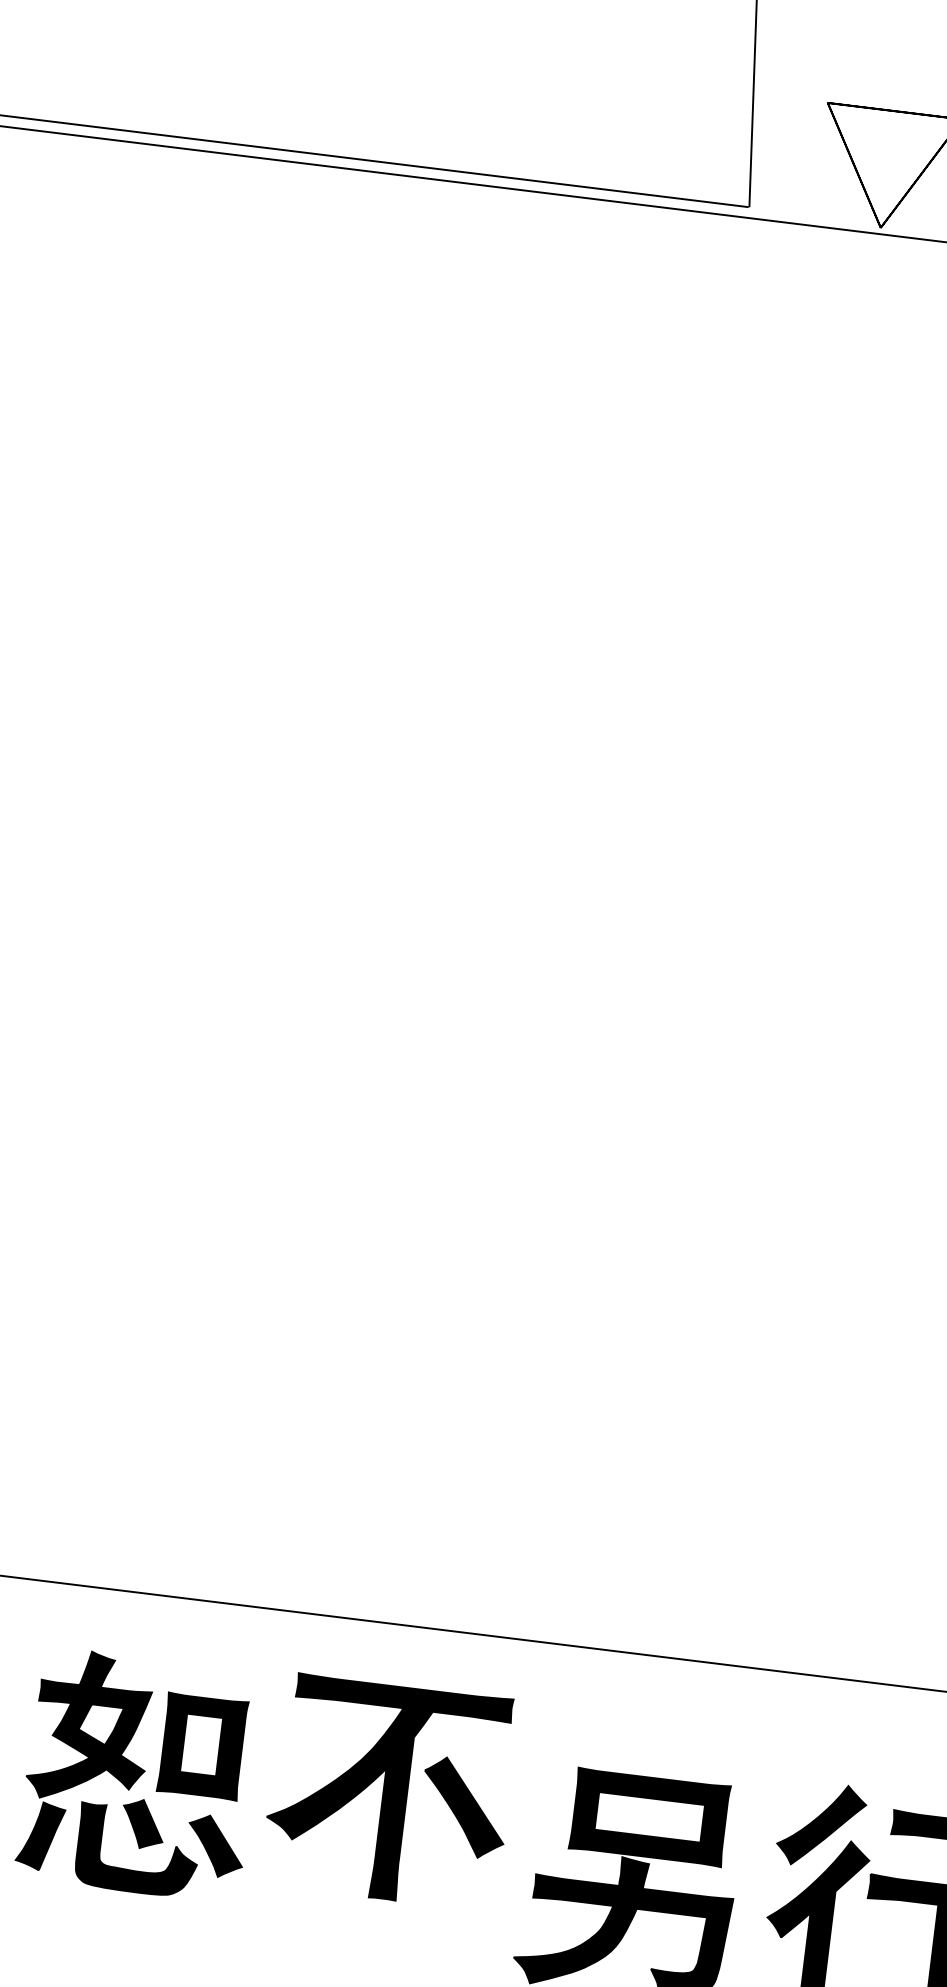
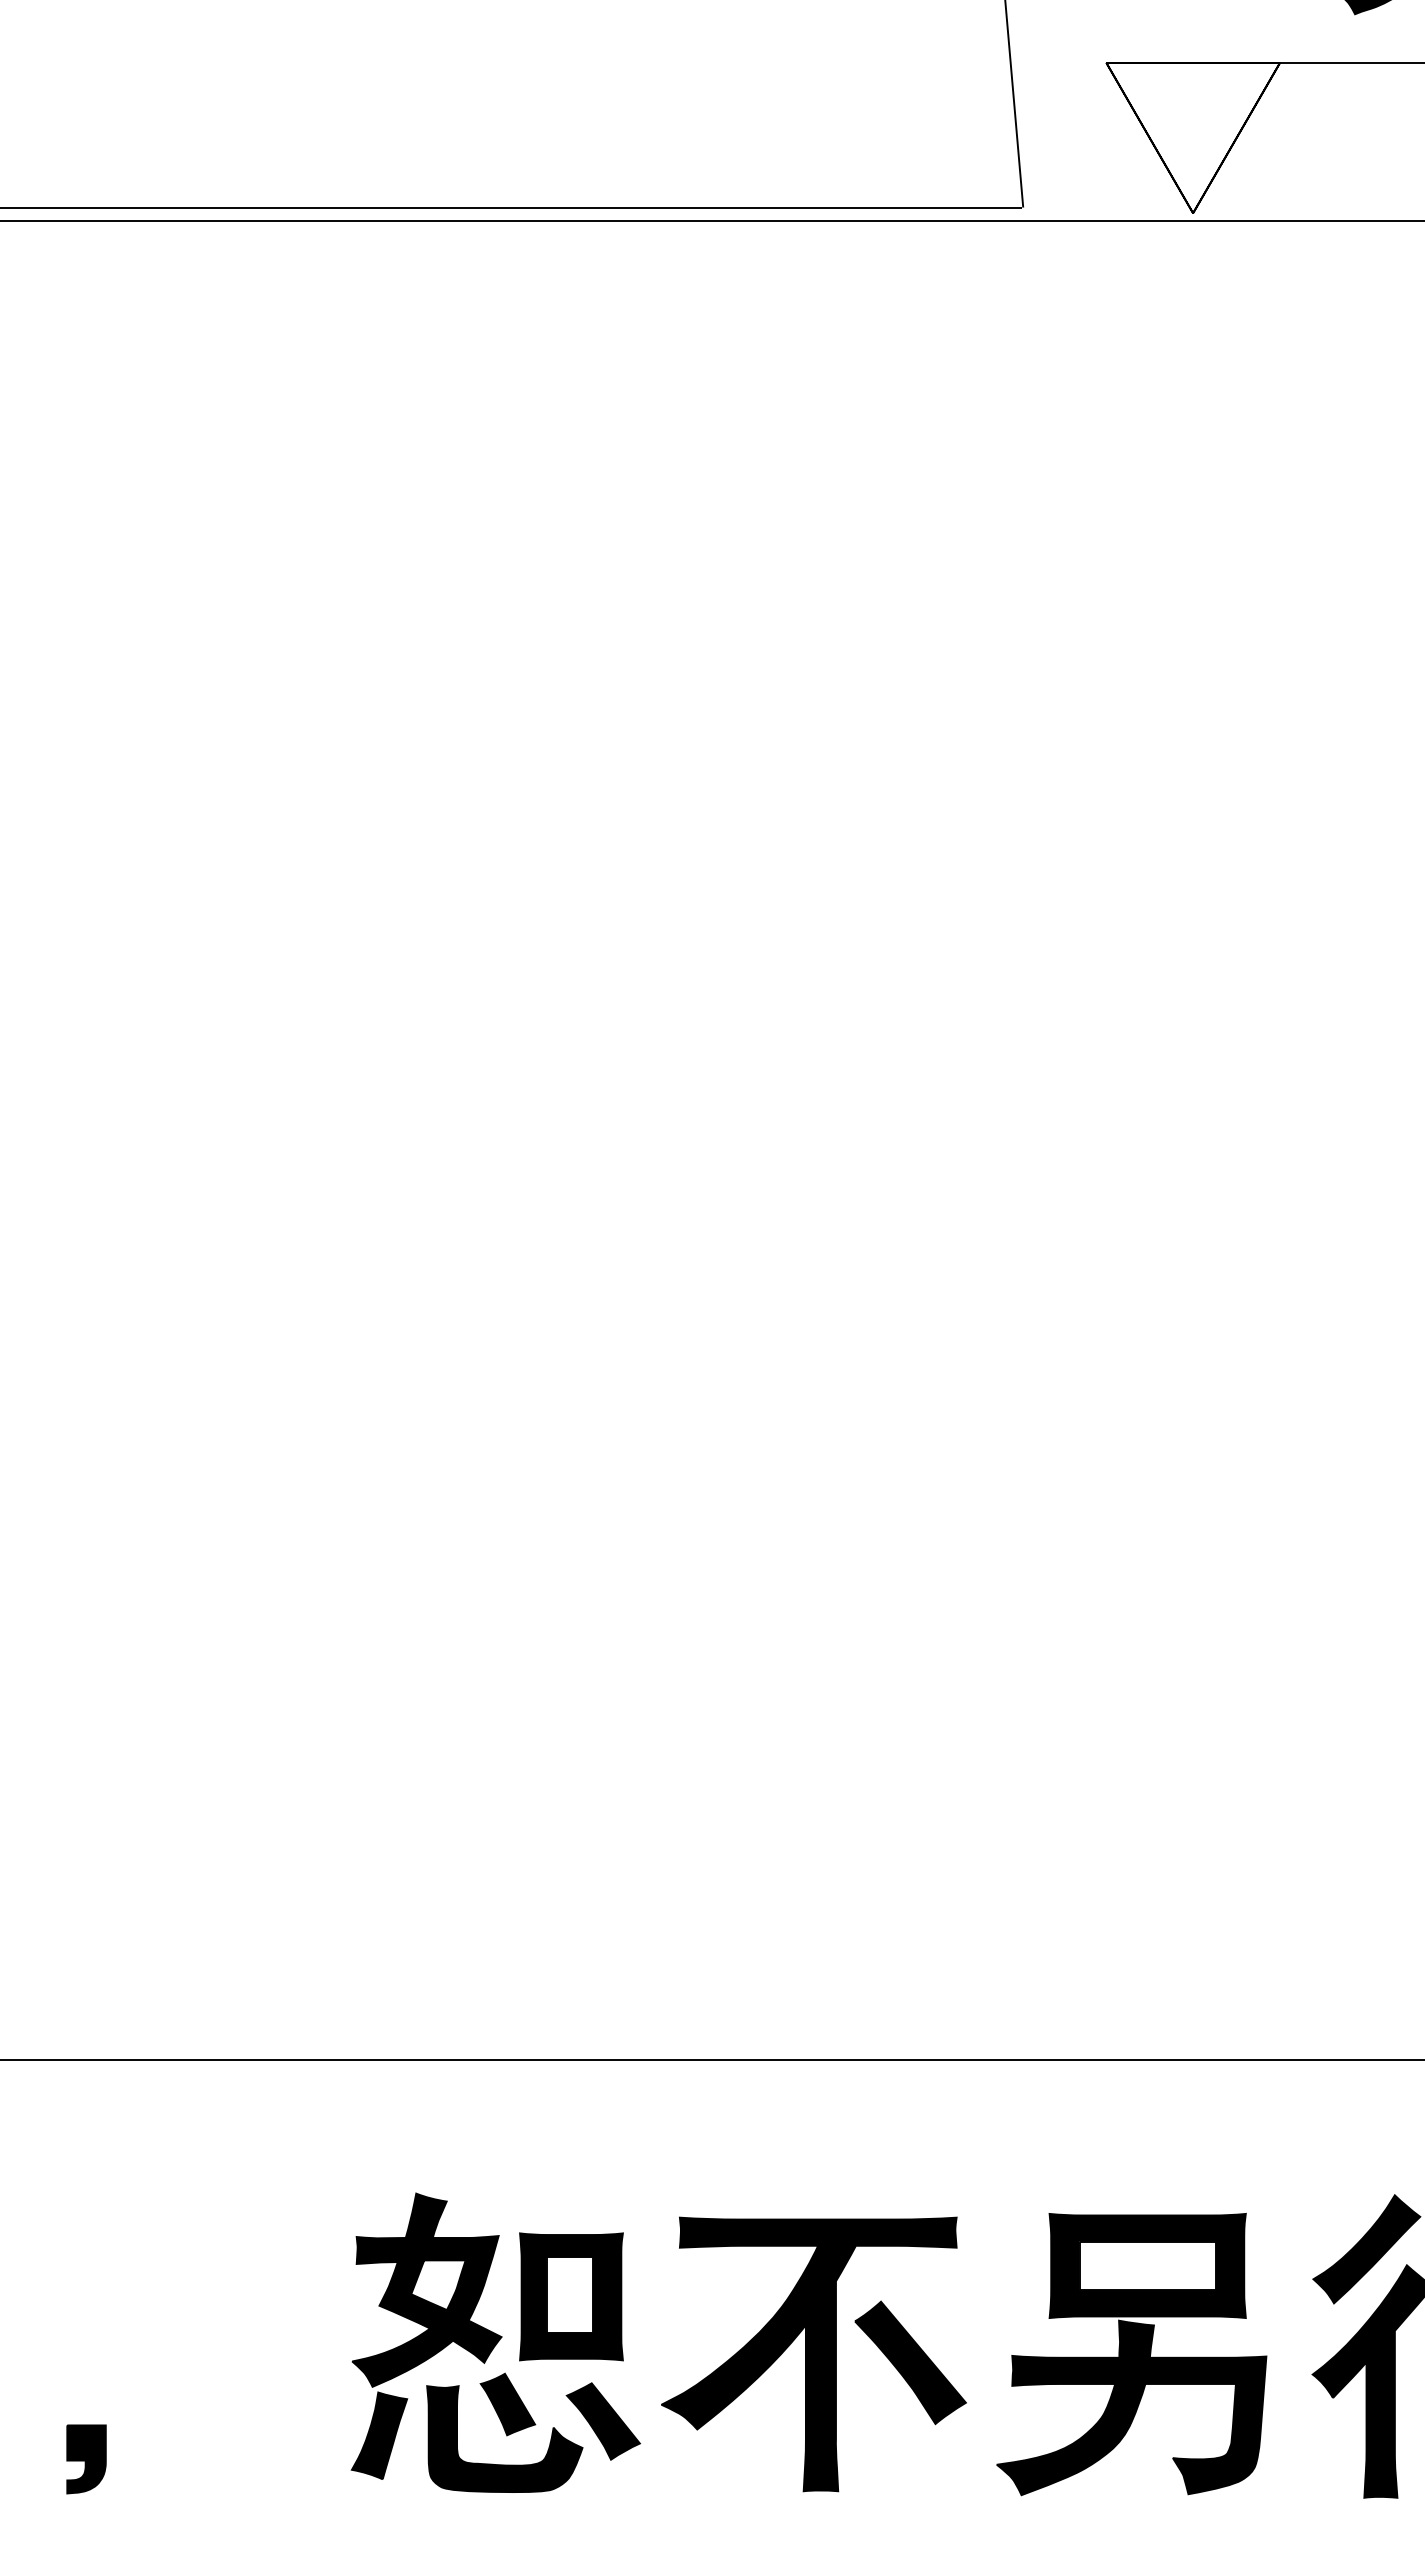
part: (139, 1774) -> (495, 2342), moved
part: (389, 1792) -> (813, 2354), moved

